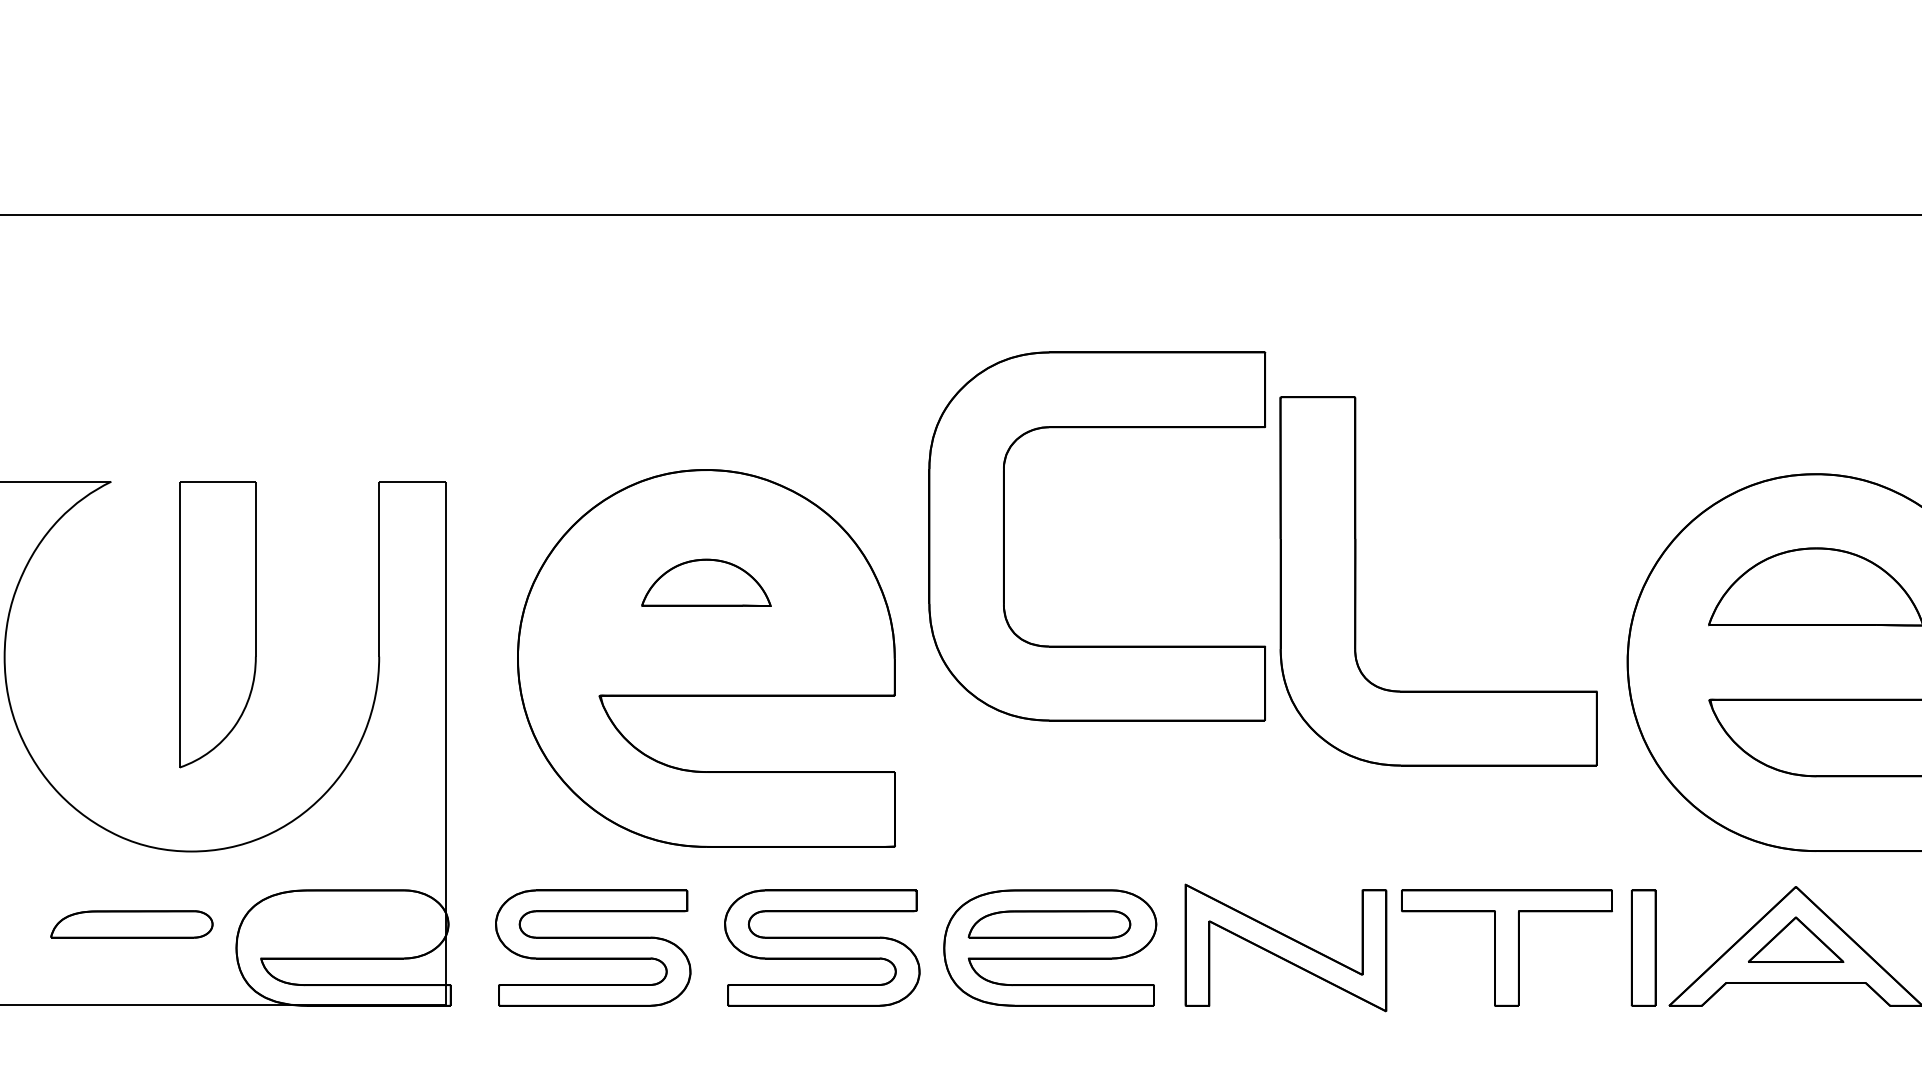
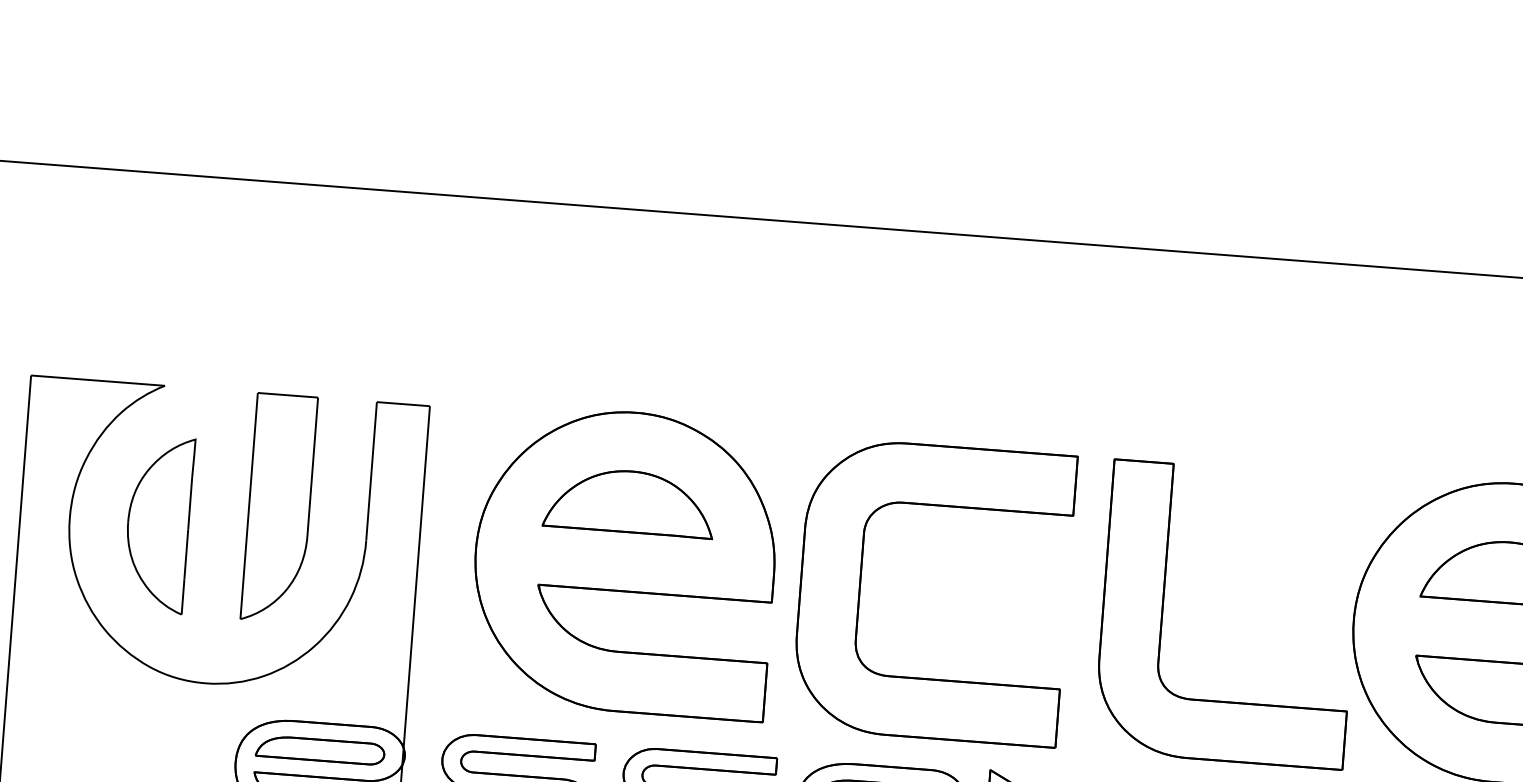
part: (1004, 536) -> (860, 586), moved
part: (1356, 581) -> (1163, 609), moved
part: (706, 582) -> (629, 501), size x1.67
part: (217, 624) -> (279, 508), moved
part: (116, 656) -> (158, 524), added
part: (131, 924) -> (320, 750), moved

